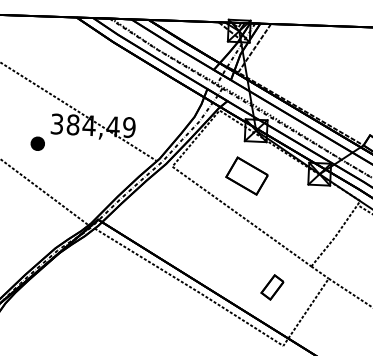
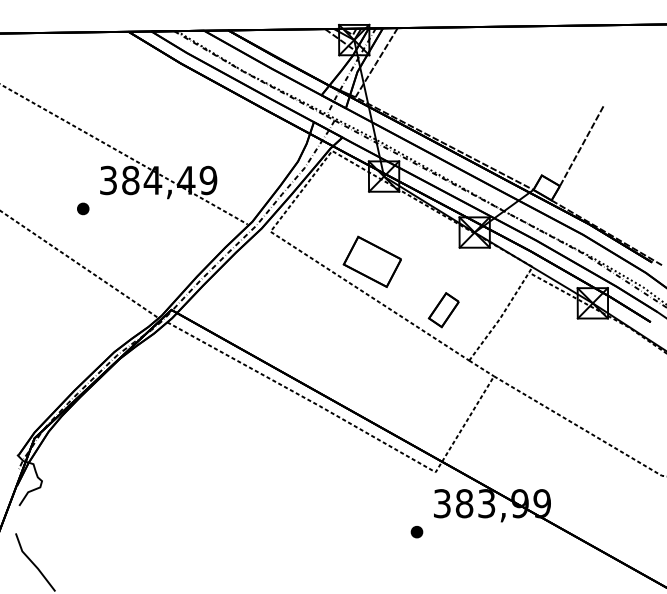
part: (38, 143) -> (83, 208), size x0.62
part: (246, 175) -> (371, 261), moved
part: (272, 287) -> (443, 310), moved

